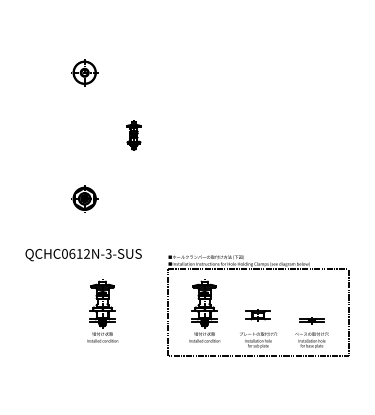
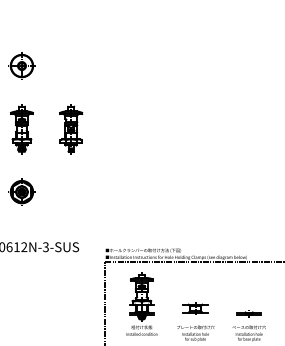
part: (84, 135) -> (21, 128), added
part: (133, 135) -> (70, 128), size x1.67
part: (102, 310) -> (39, 303), removed

